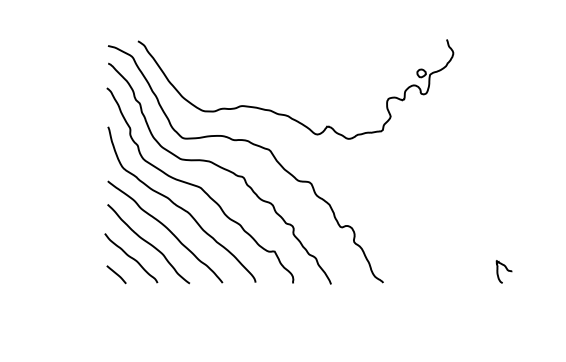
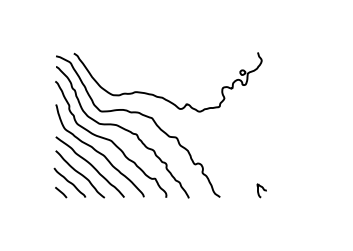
curve: (504, 269) -> (262, 189), moved

